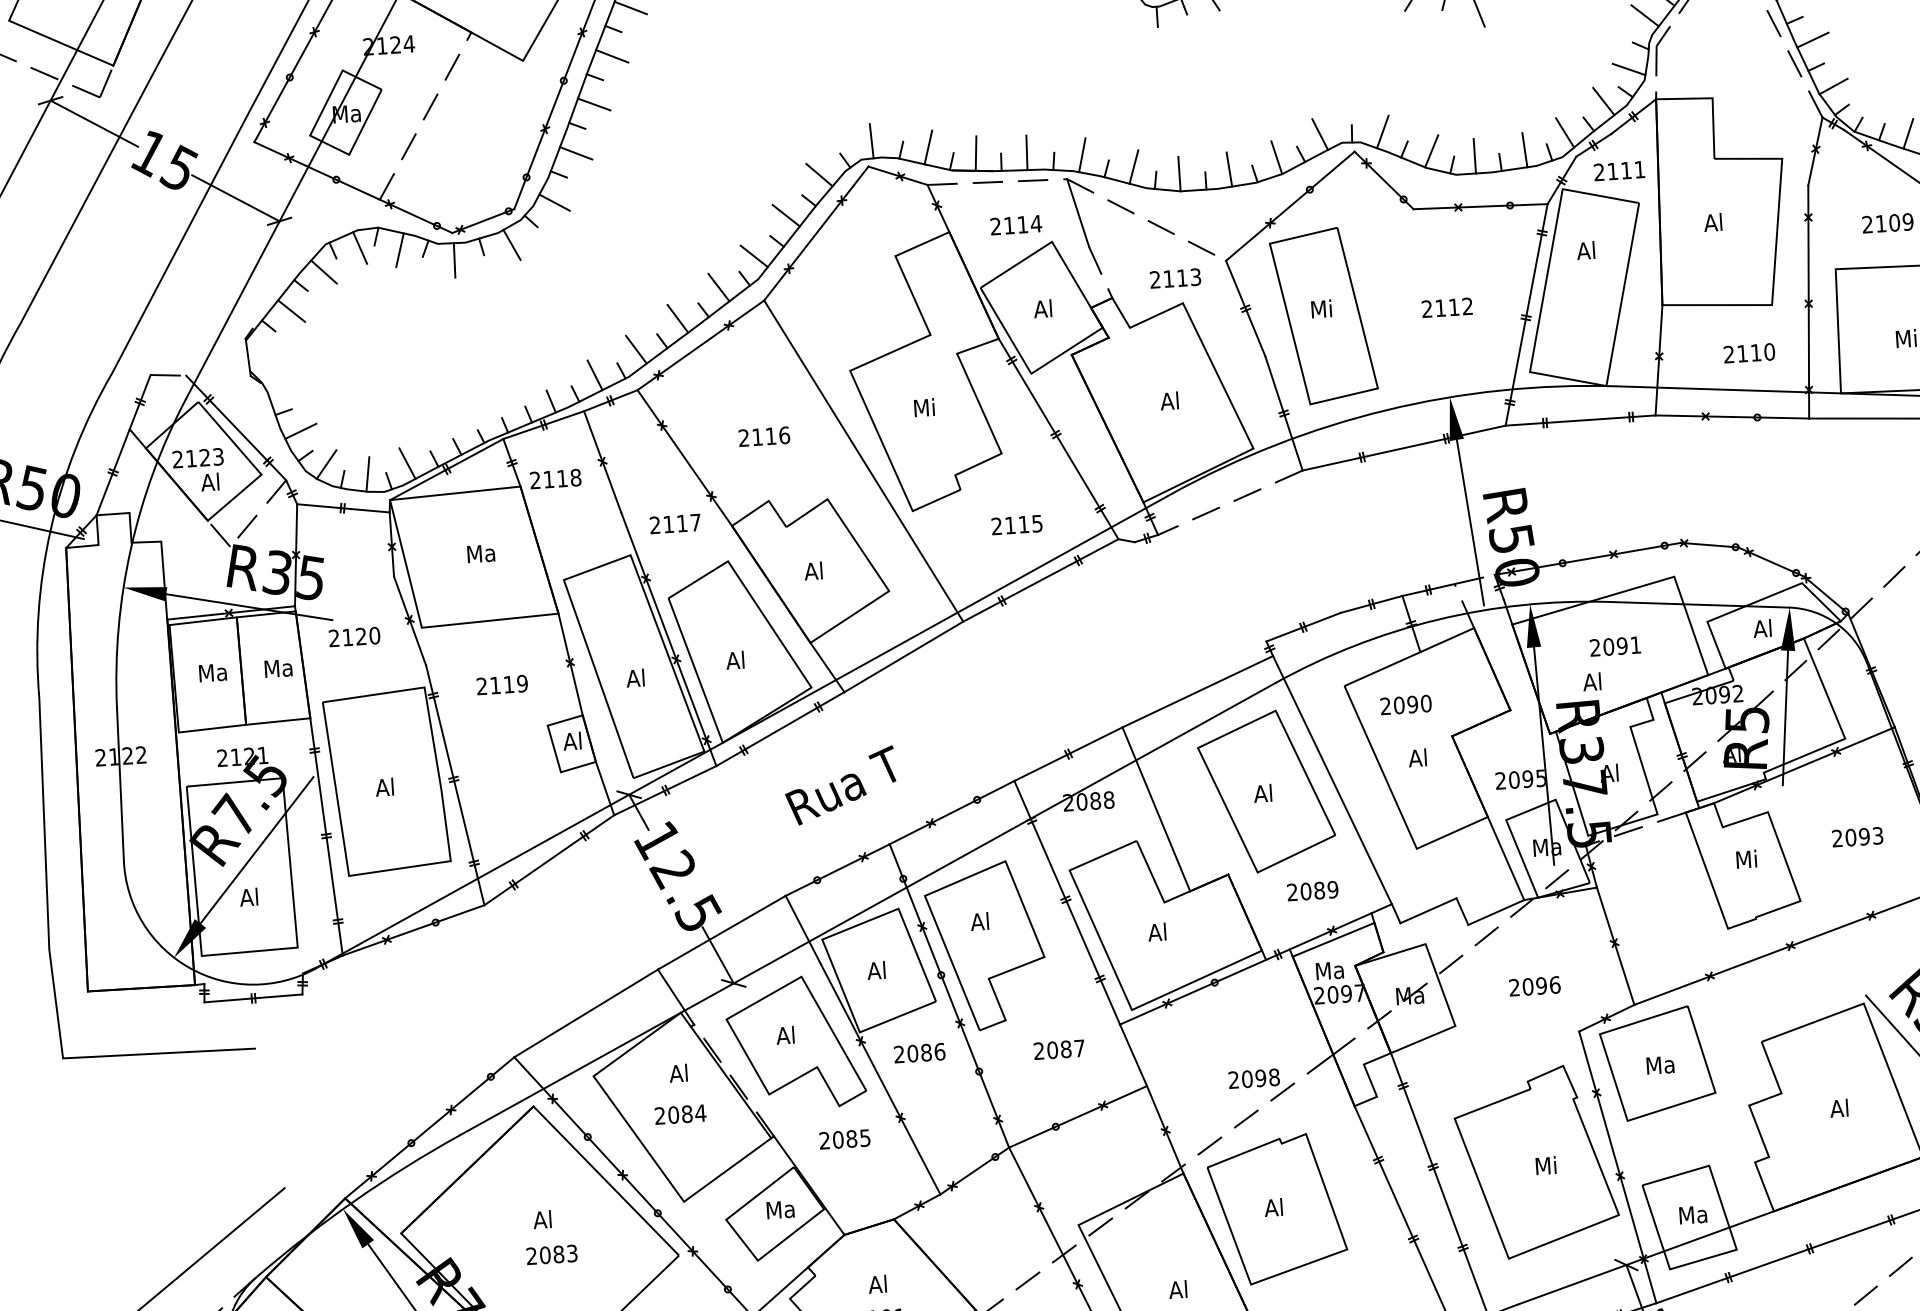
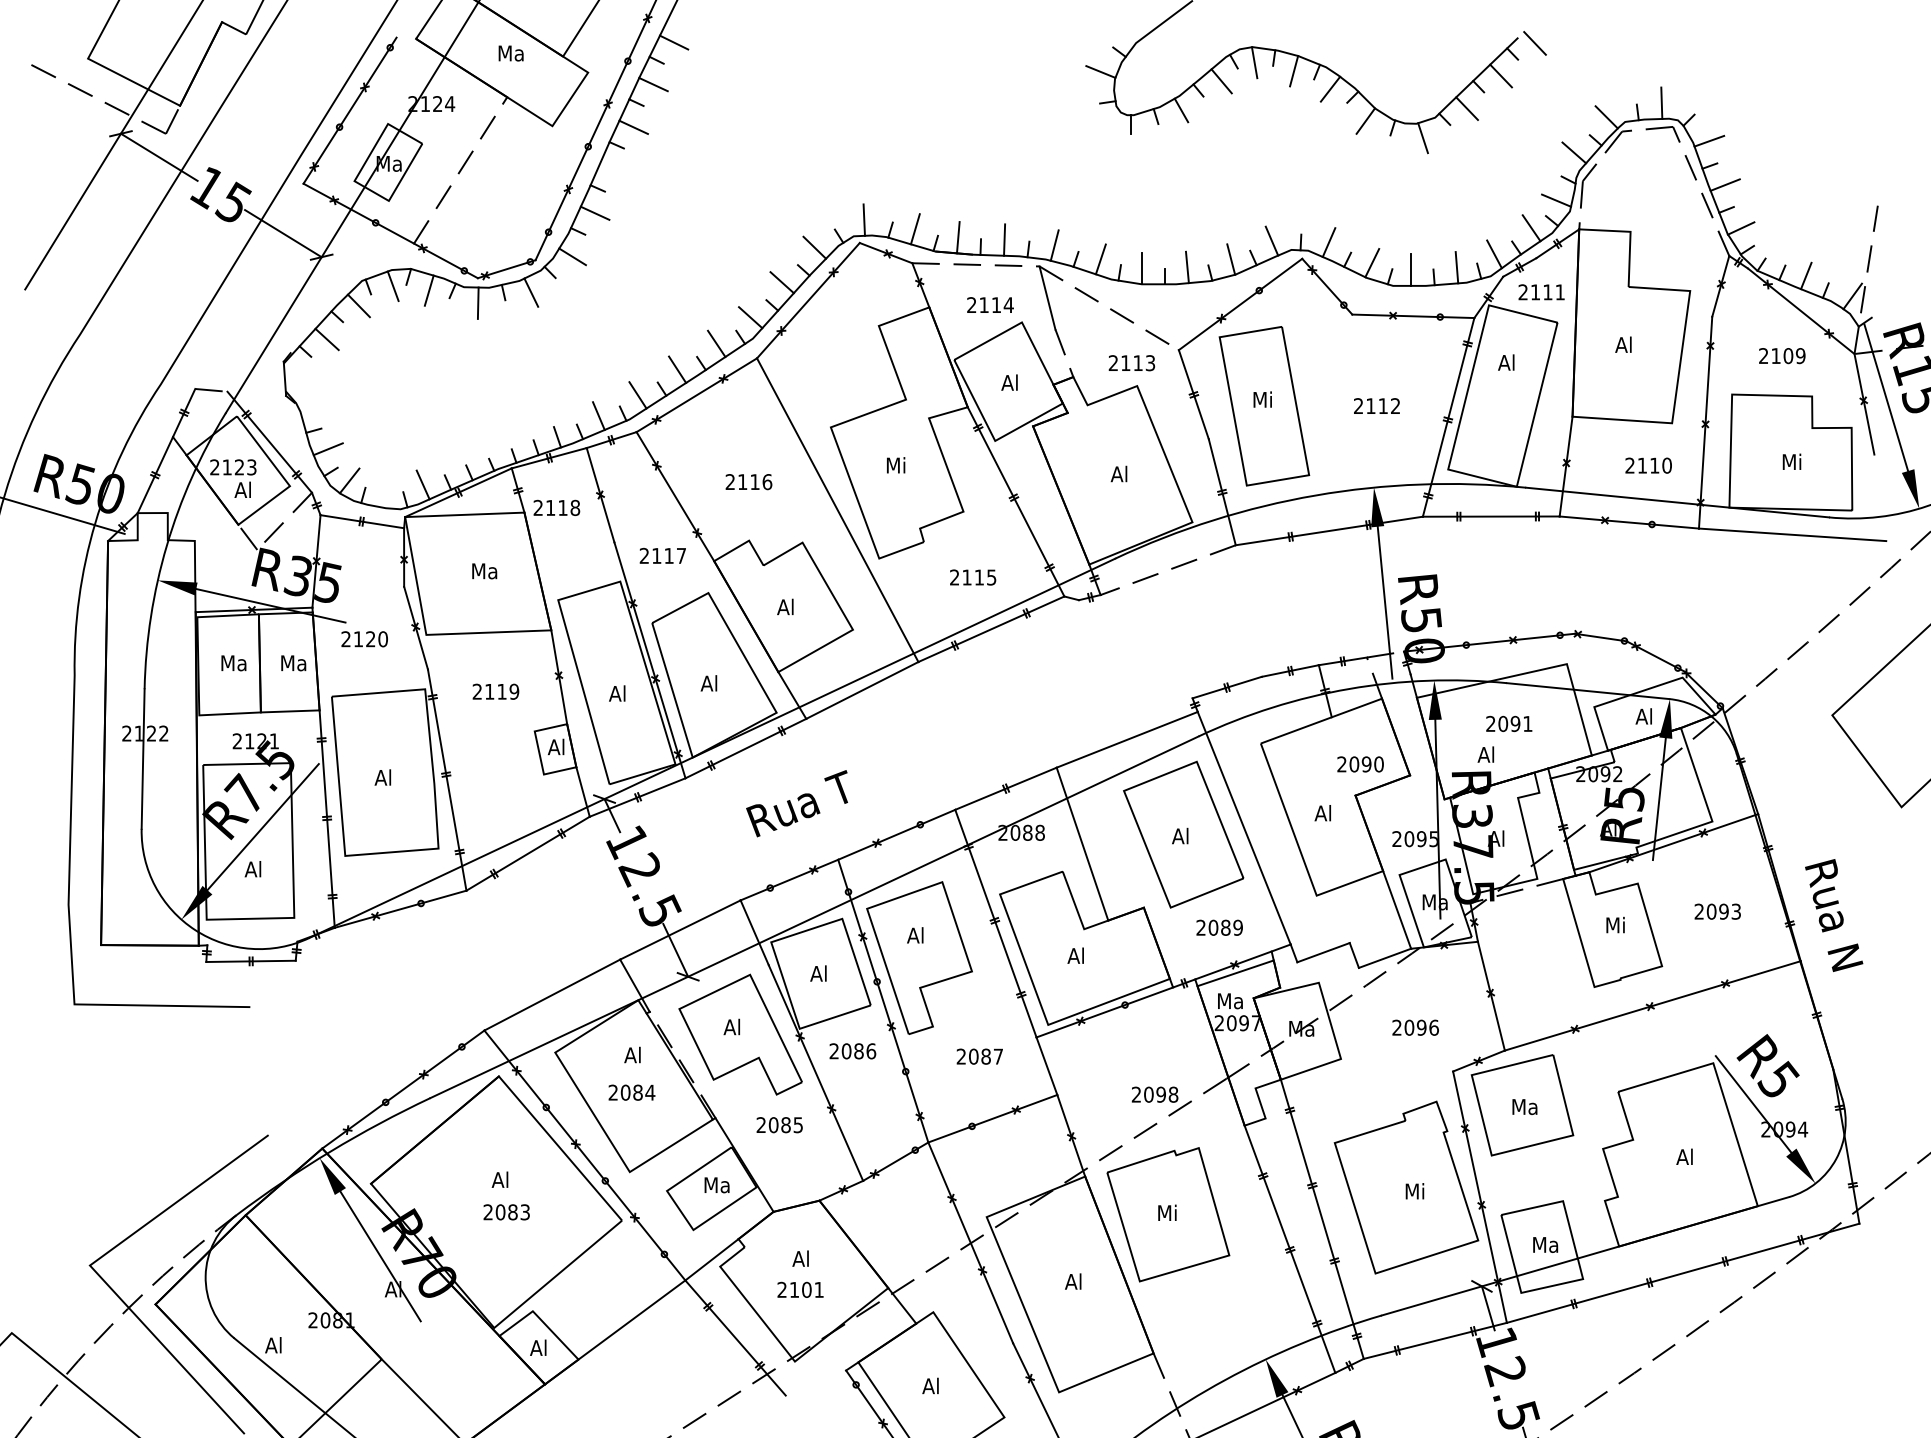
line: (594, 103) -> (614, 169), removed
line: (367, 473) -> (386, 491), removed
text: (1405, 705) -> (1360, 764), moved
text: (1275, 1207) -> (1166, 1212), Al -> Mi

